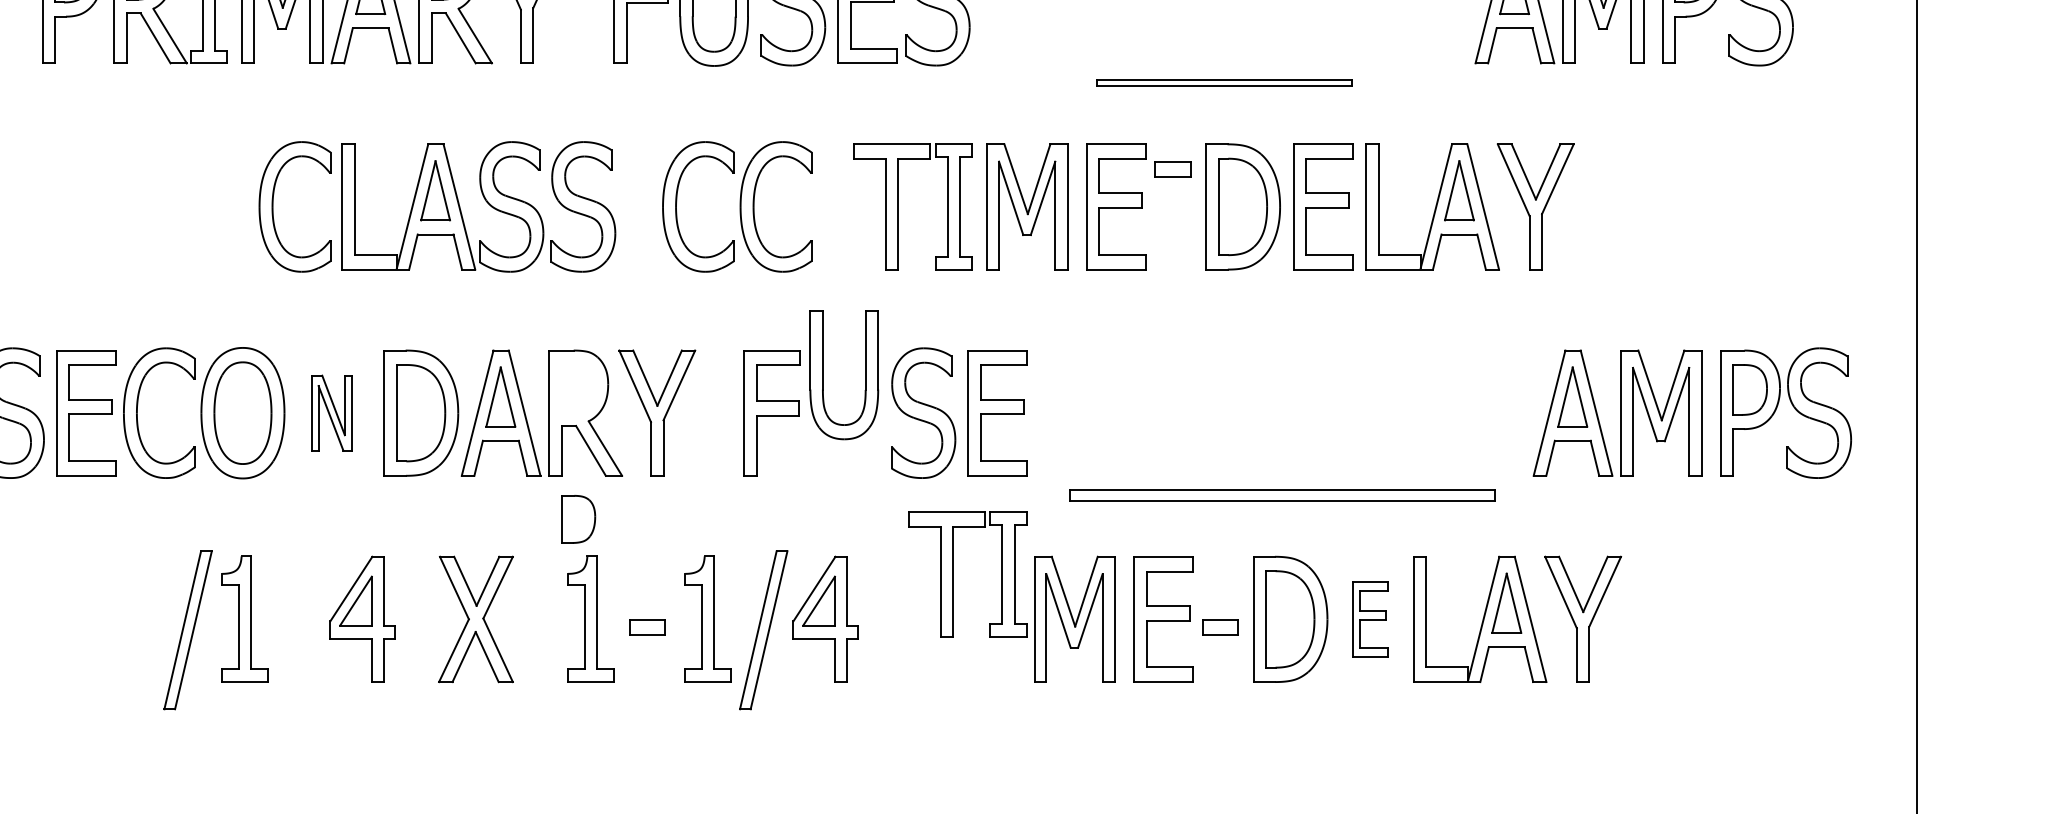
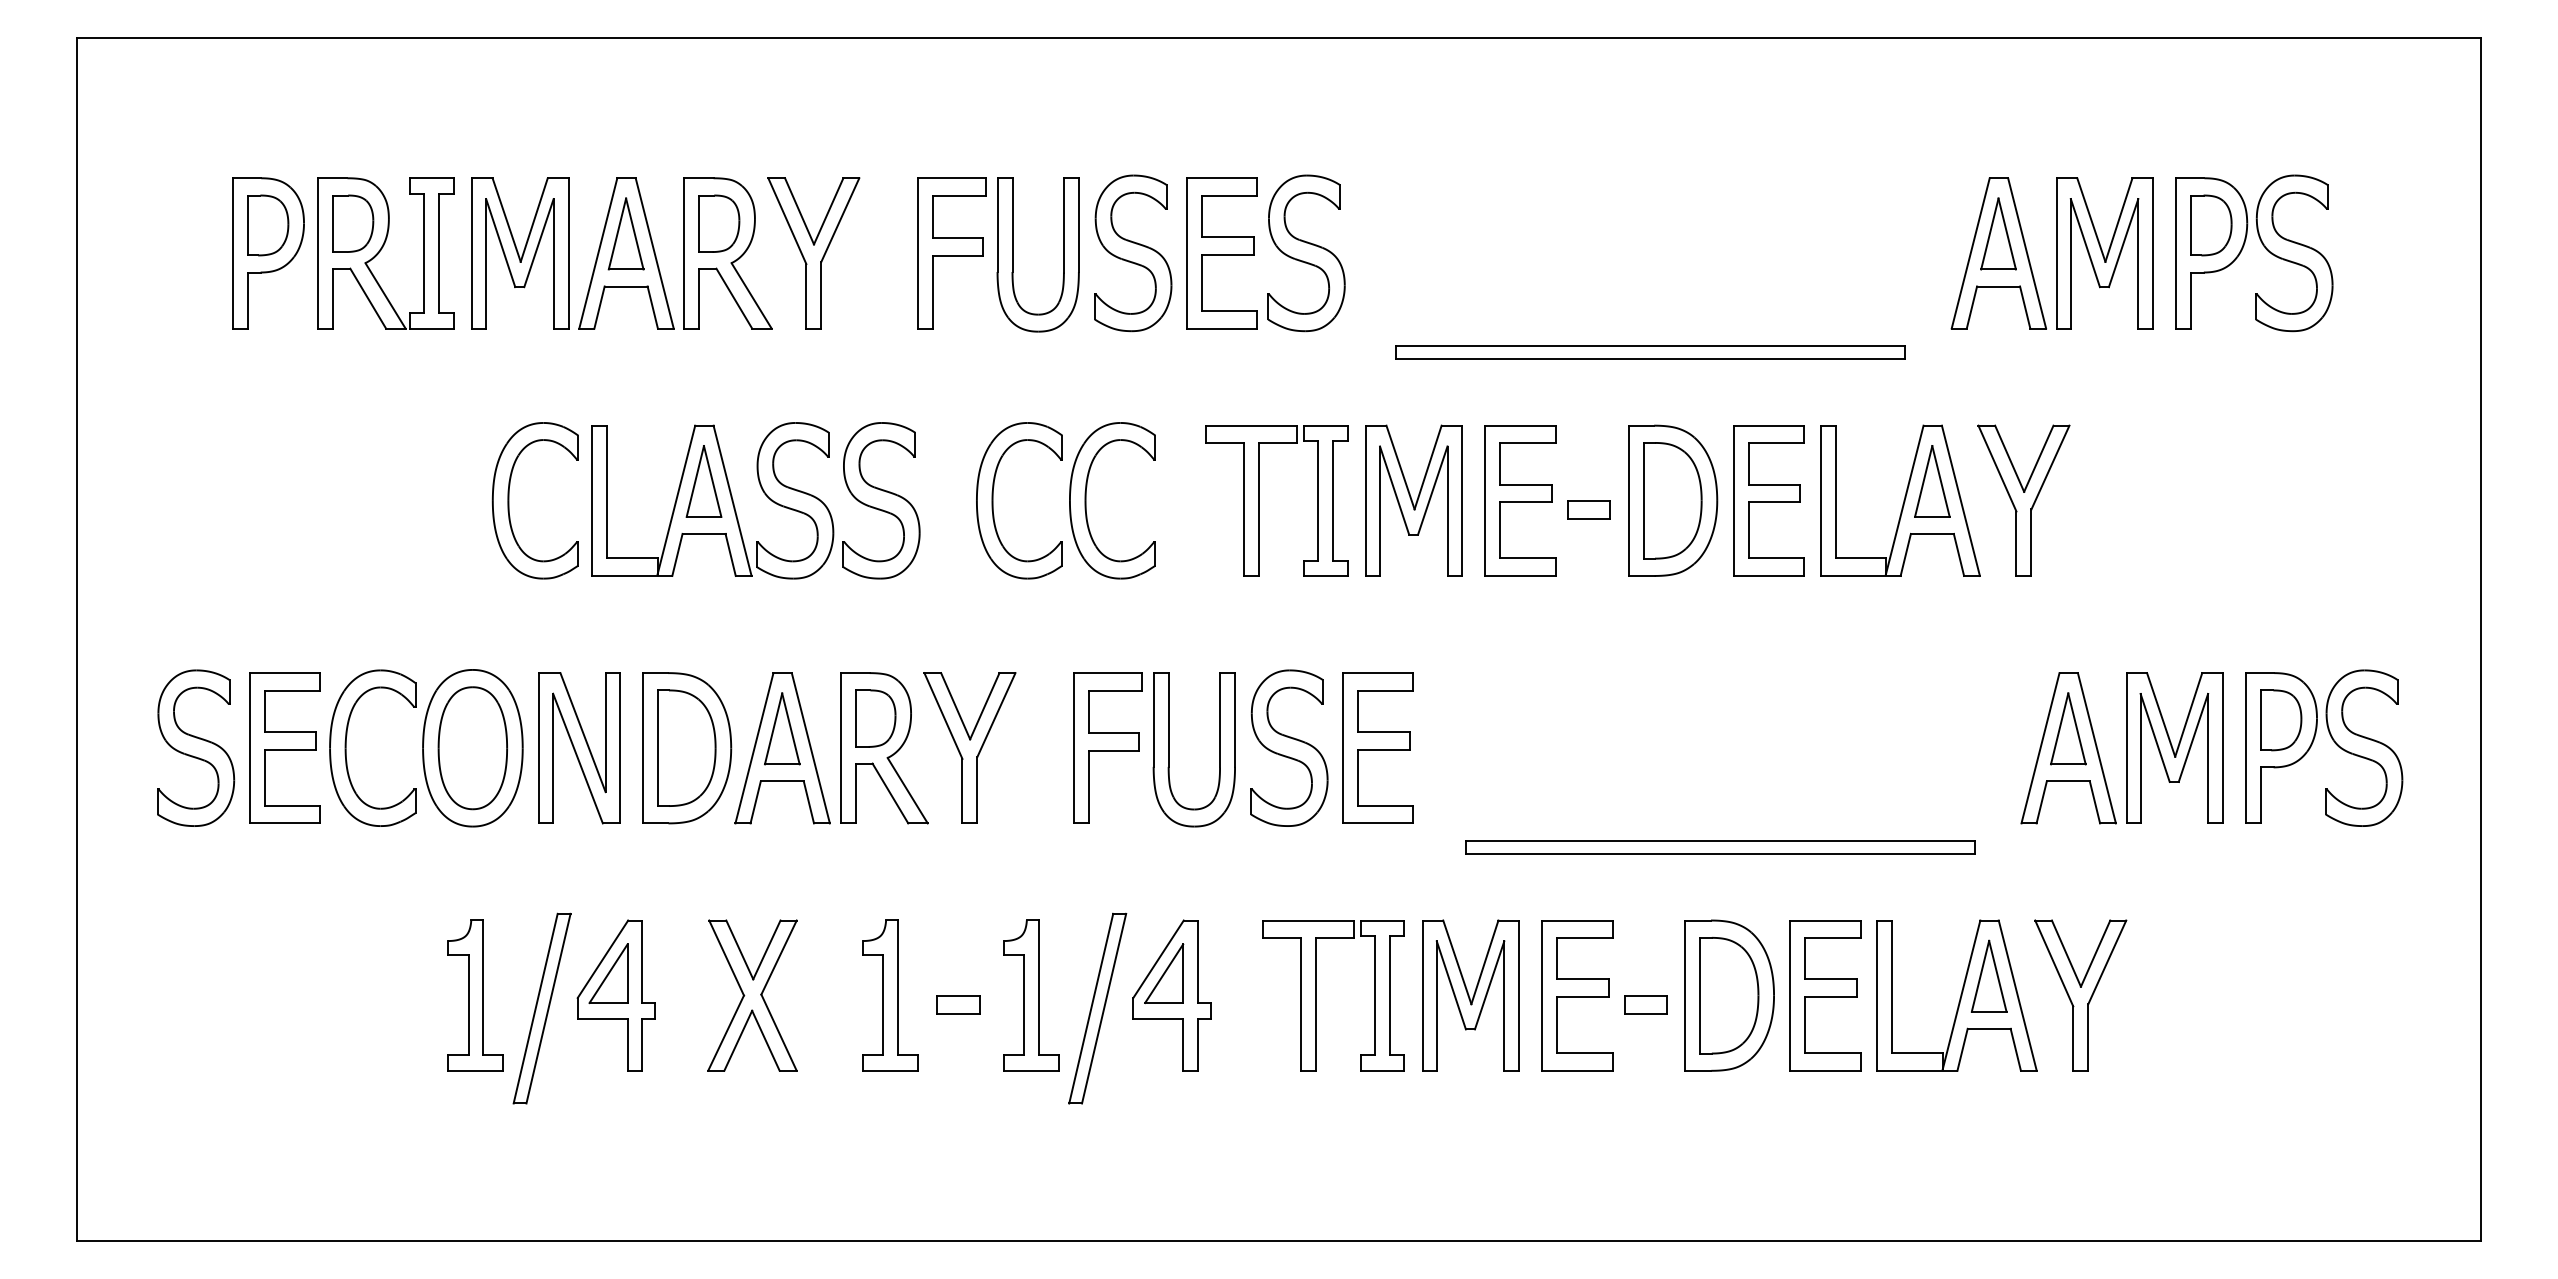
part: (1224, 83) -> (1650, 352), size x1.67
part: (1172, 169) -> (1588, 509), moved
part: (823, 375) -> (1169, 749), moved
part: (331, 413) -> (579, 748), size x1.67
part: (578, 519) -> (875, 718), moved
part: (953, 574) -> (1316, 995), moved
part: (1370, 619) -> (1825, 995), size x1.67
part: (187, 630) -> (541, 1008), moved

